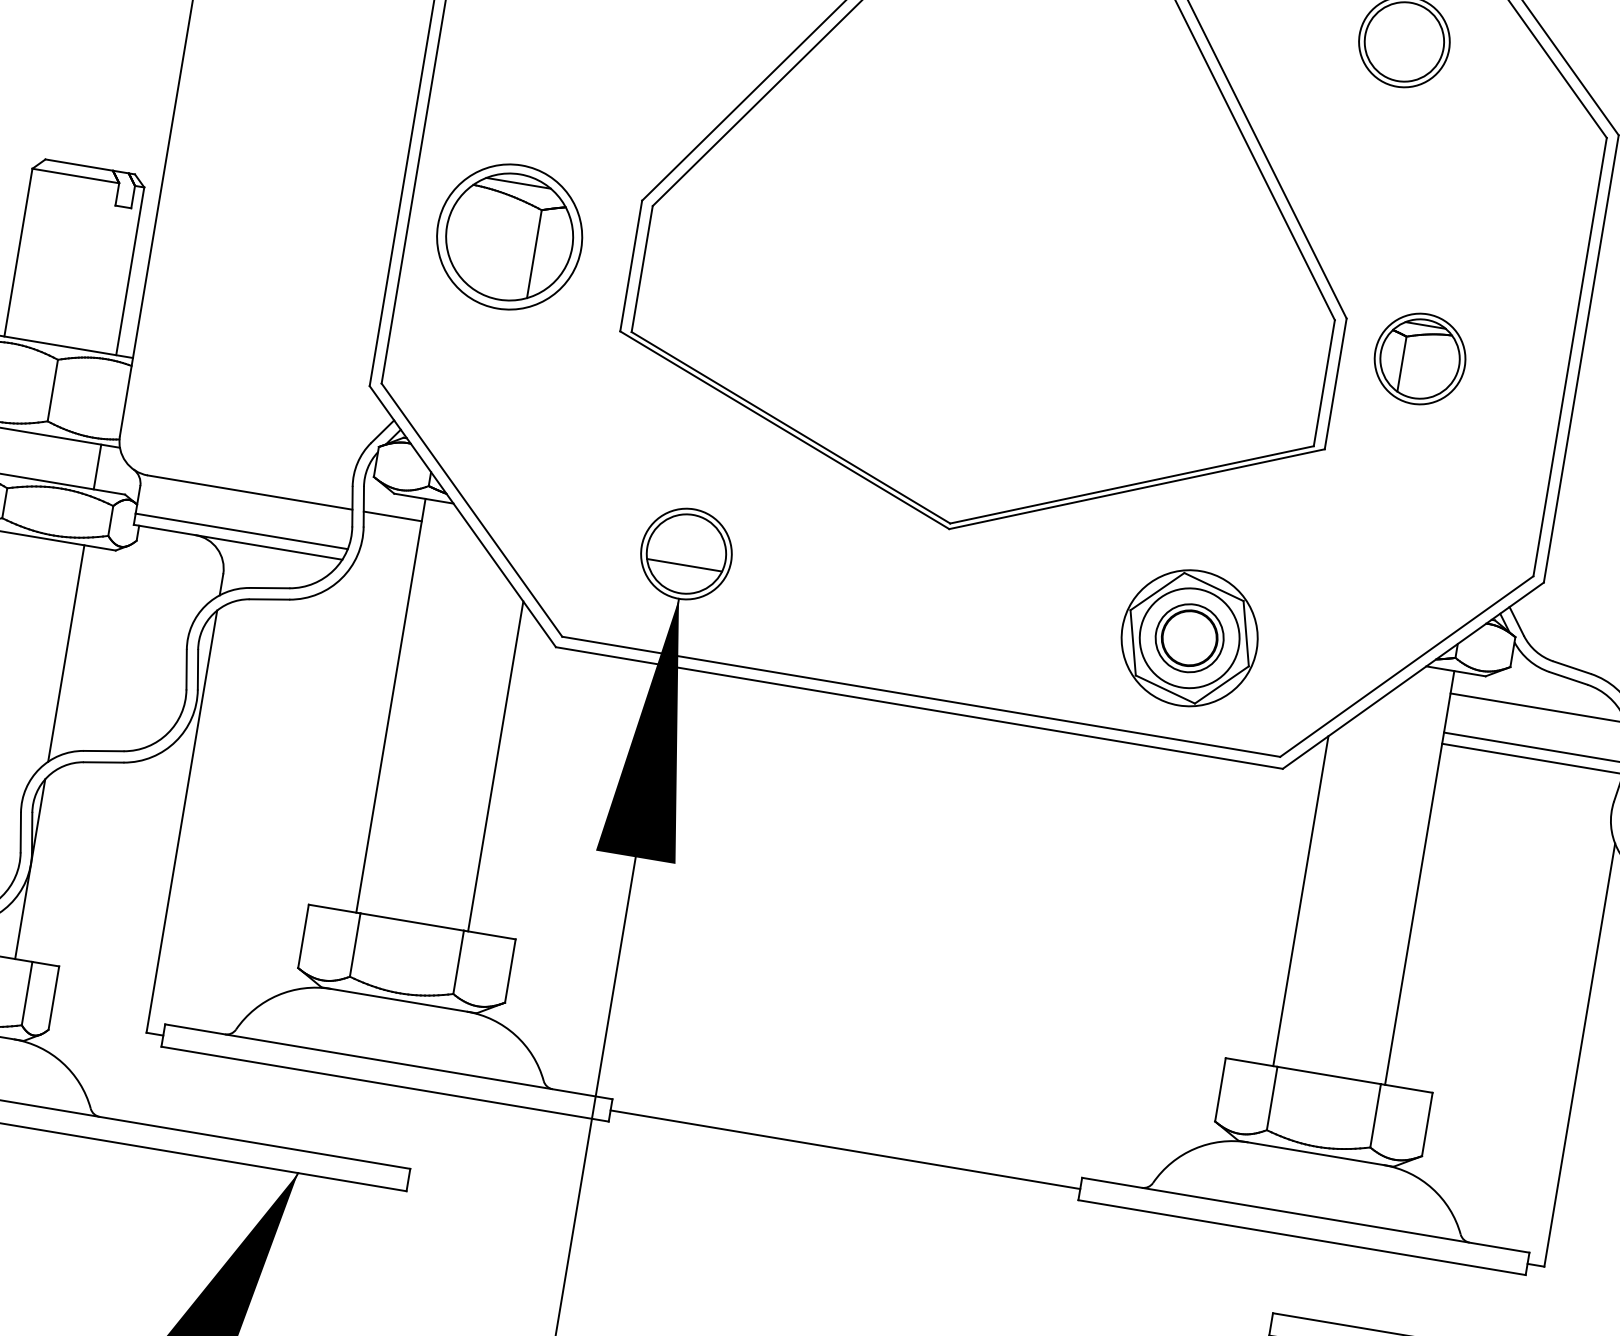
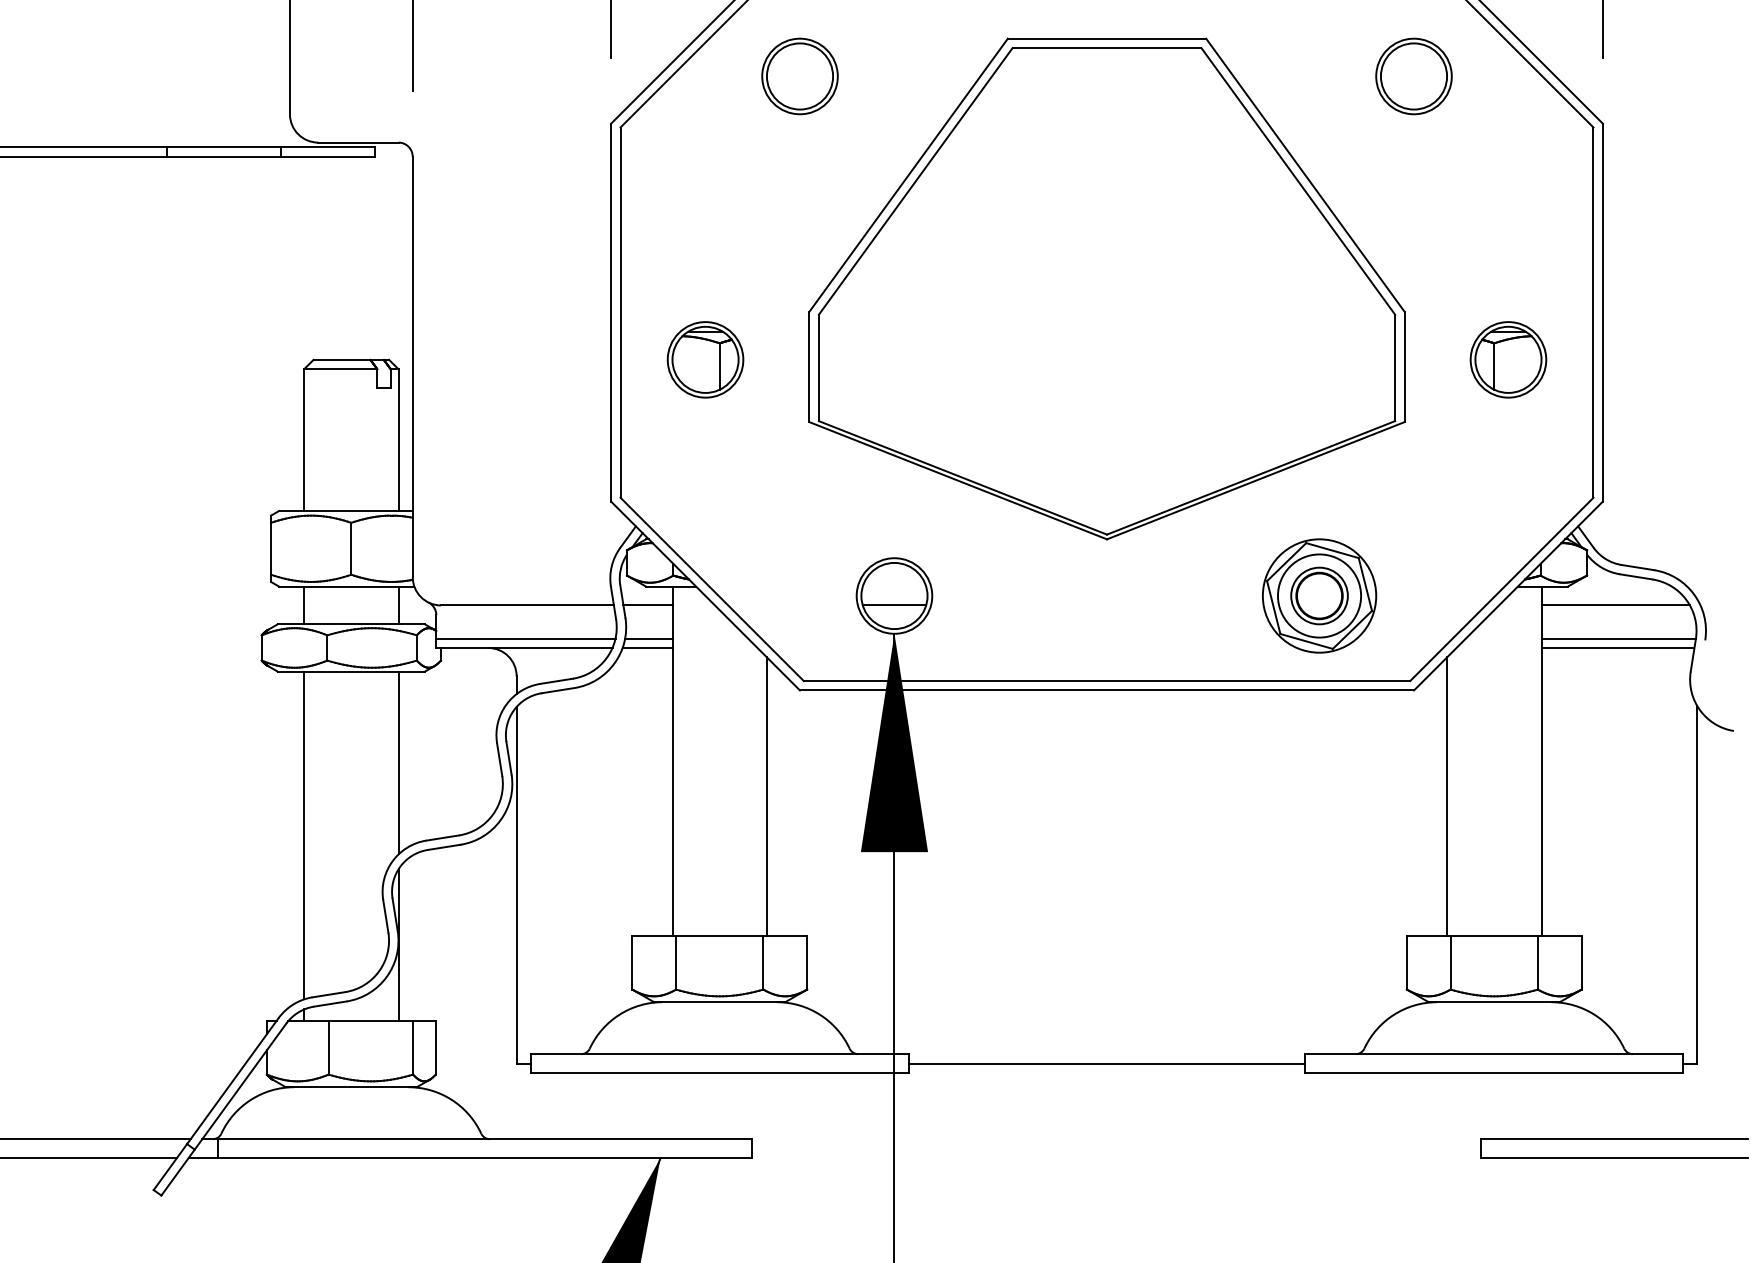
part: (509, 236) -> (705, 359), size x0.62
part: (1420, 358) -> (1508, 359), moved
line: (386, 555) -> (648, 638), added
line: (383, 566) -> (647, 647), added

